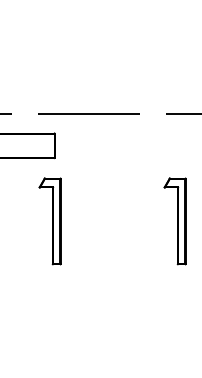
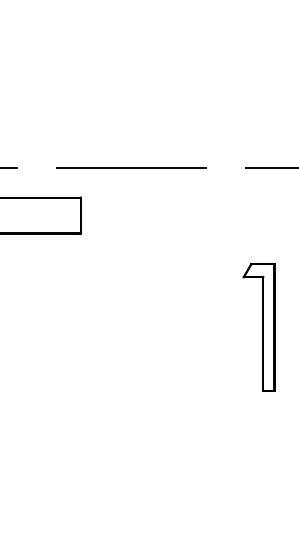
part: (49, 221) -> (73, 327), removed

